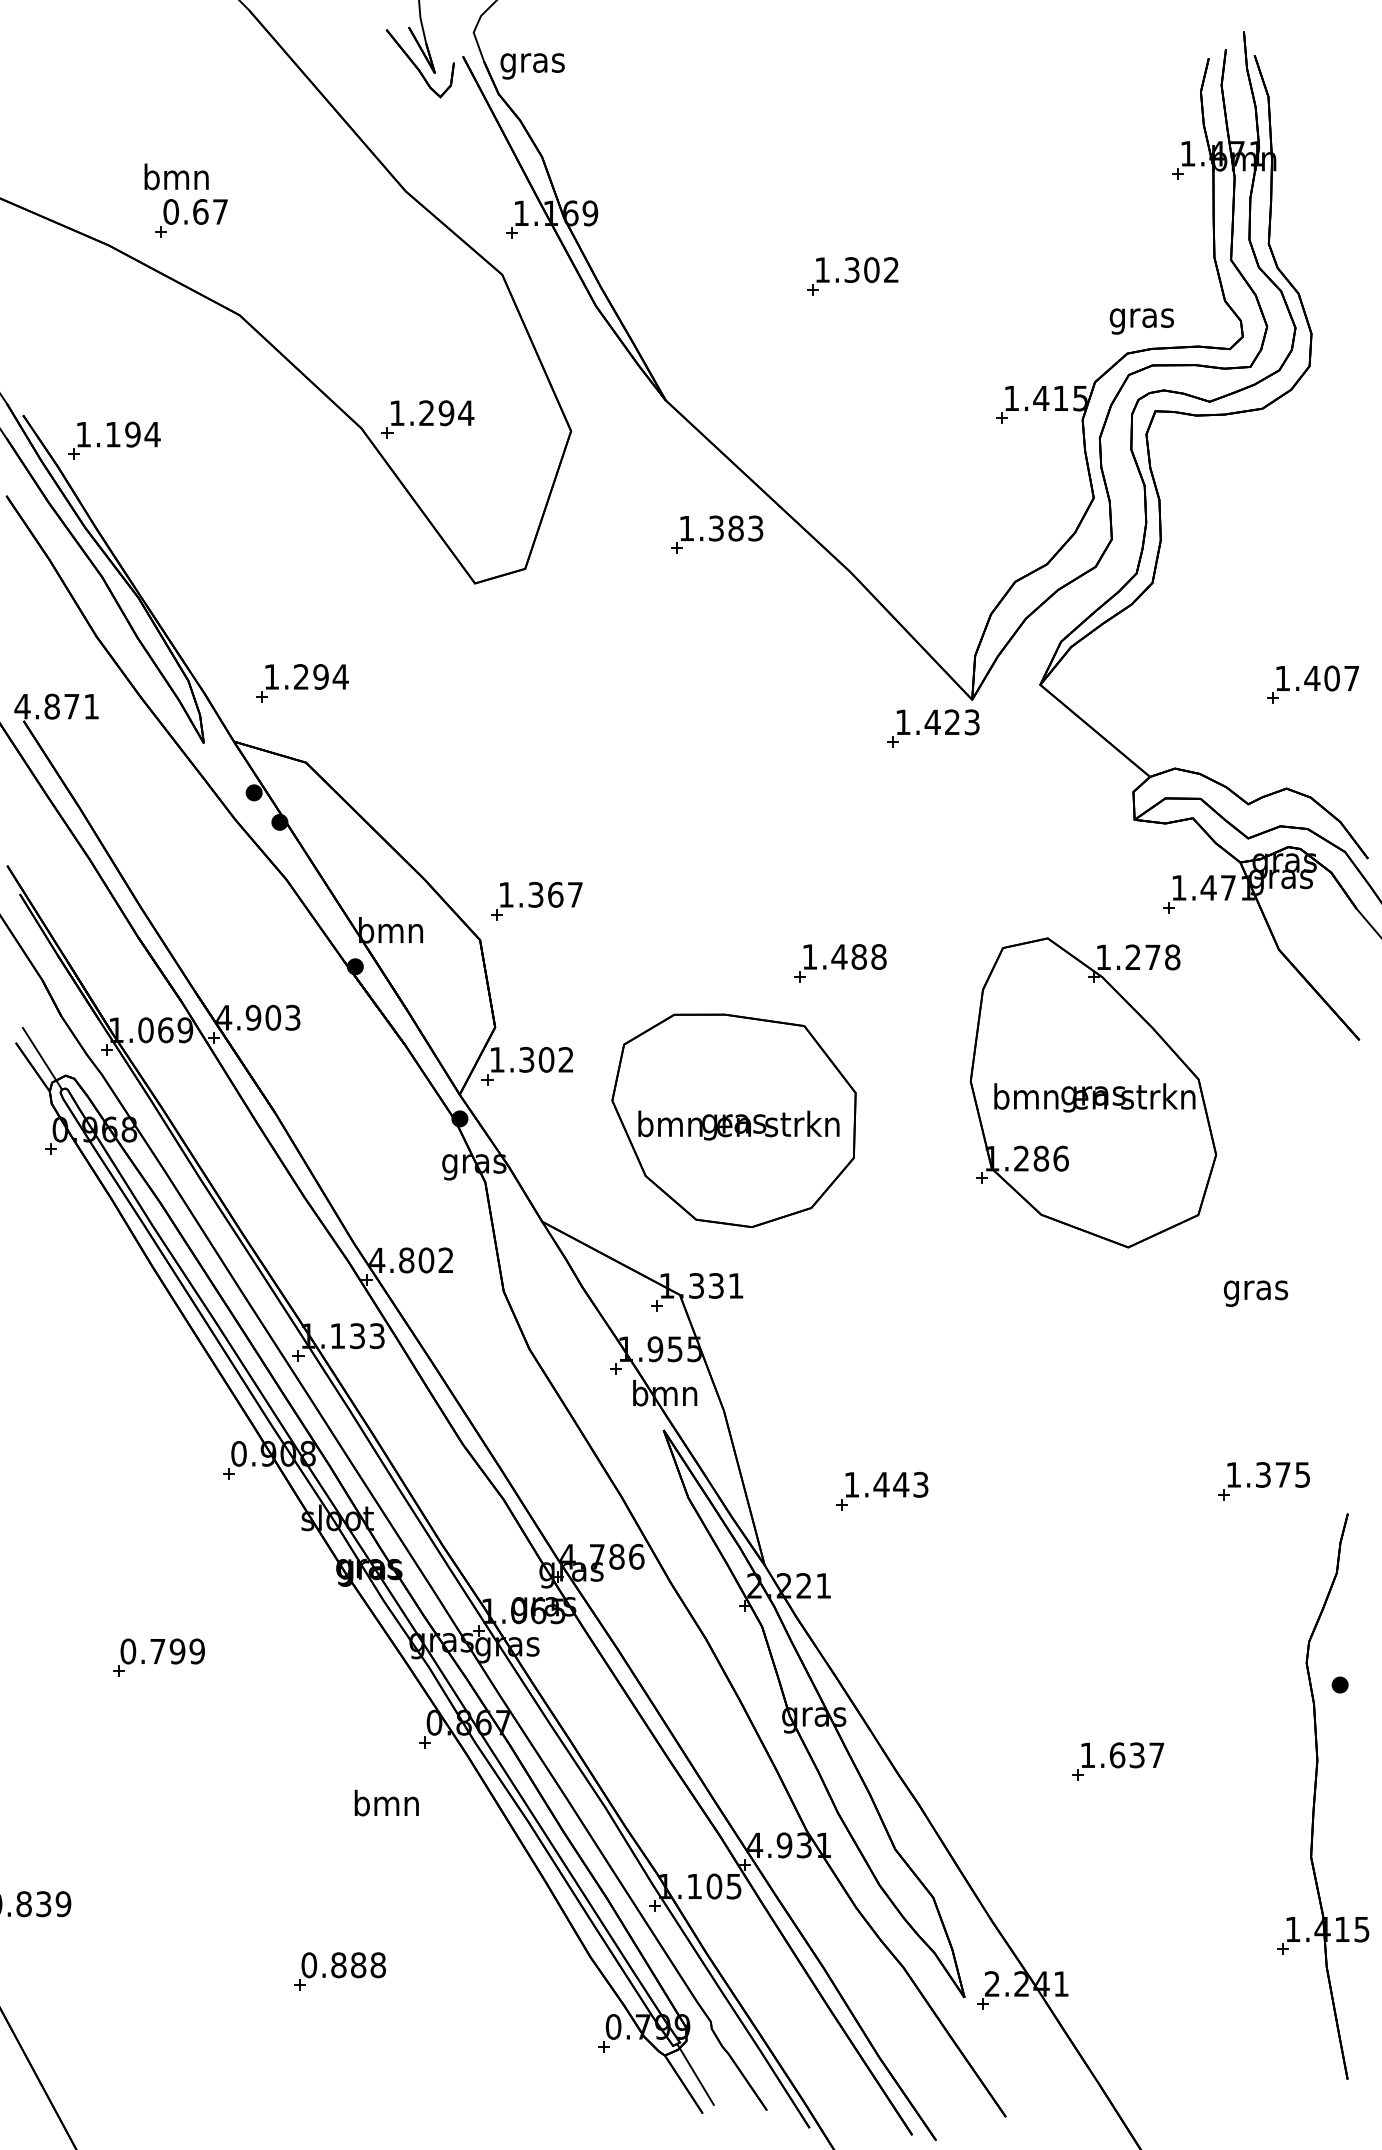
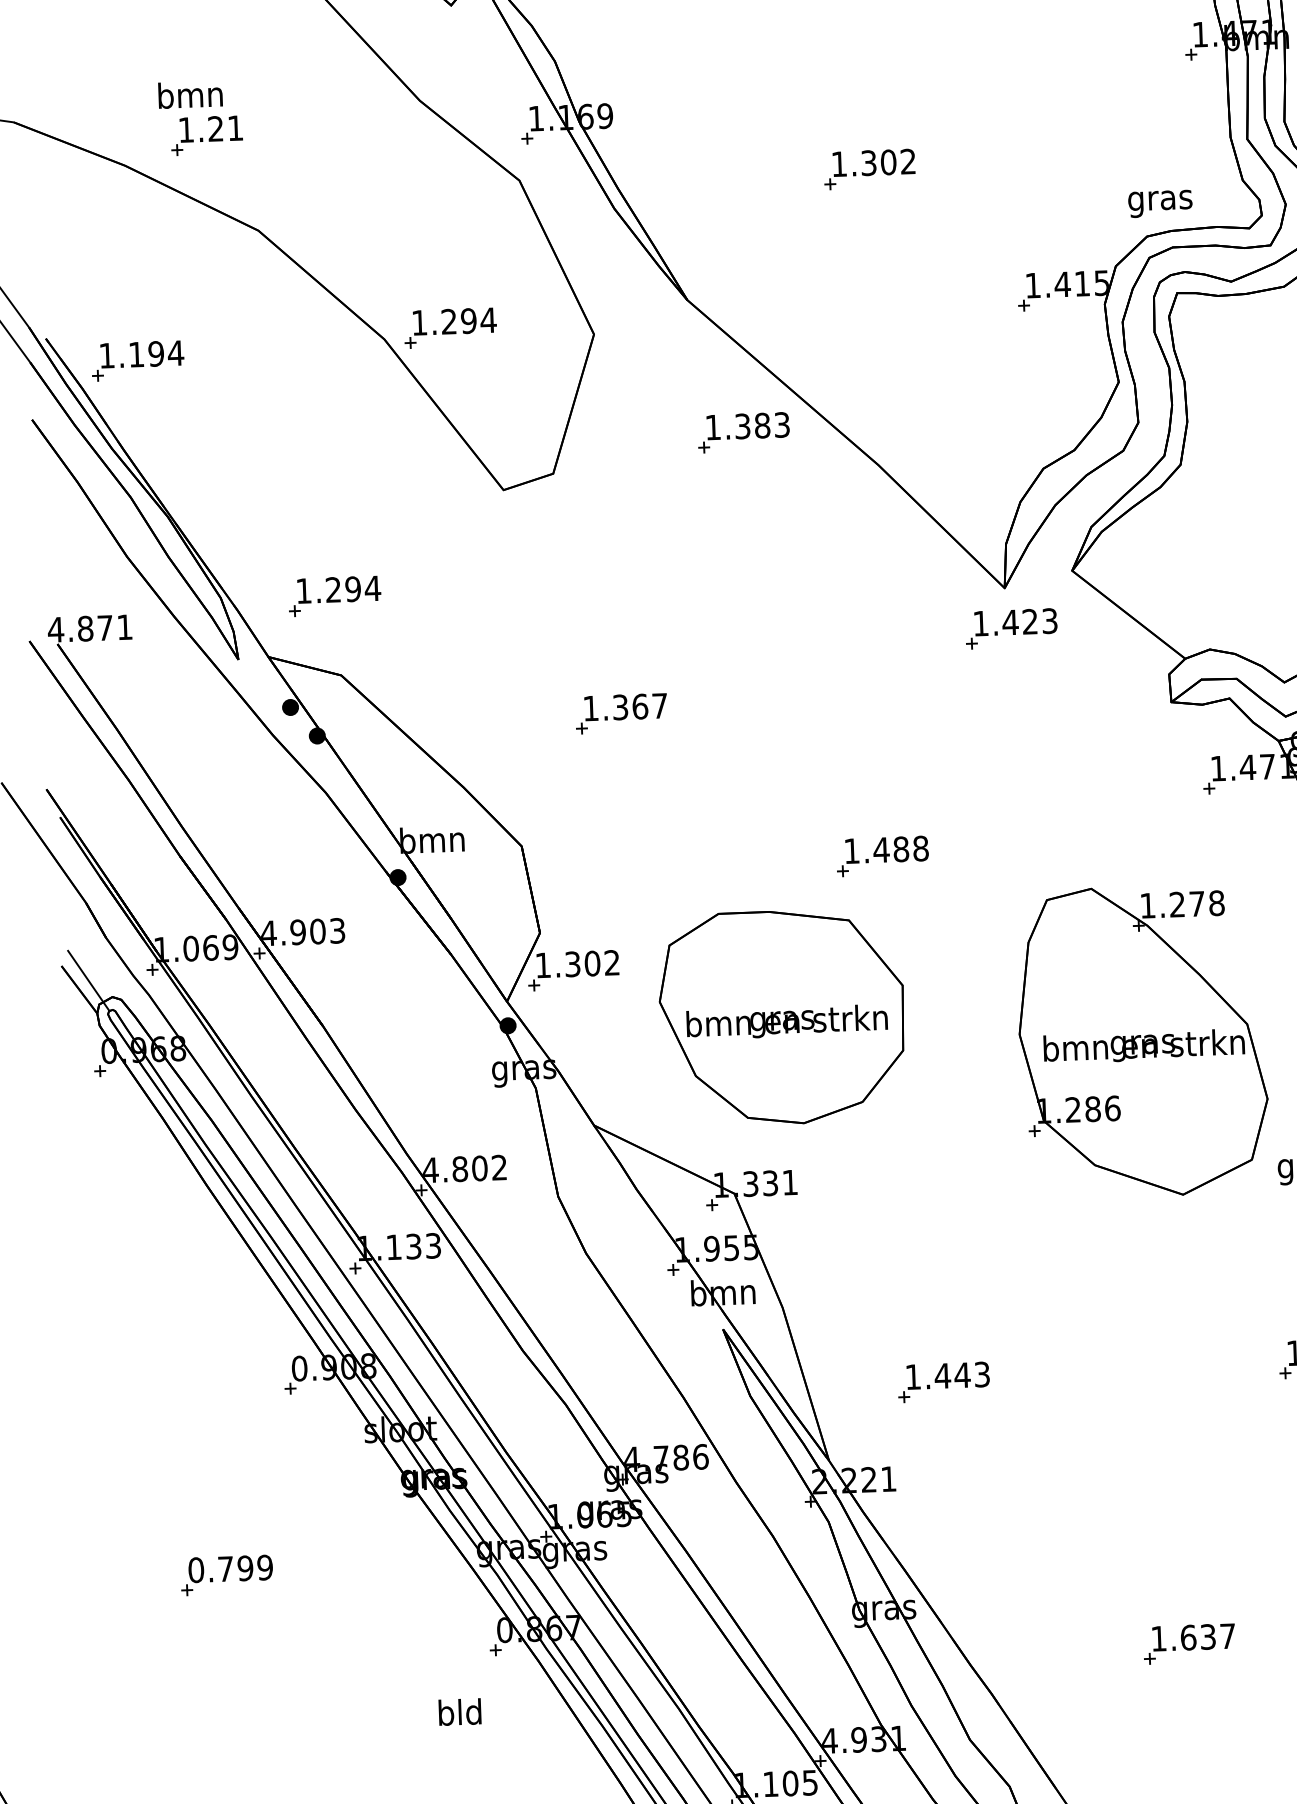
text: (195, 211) -> (210, 128), 0.67 -> 1.21
part: (933, 728) -> (1011, 628), moved
part: (536, 901) -> (621, 714), moved
part: (1093, 1092) -> (1142, 1041), moved
text: (386, 1802) -> (459, 1711), bmn -> bld

